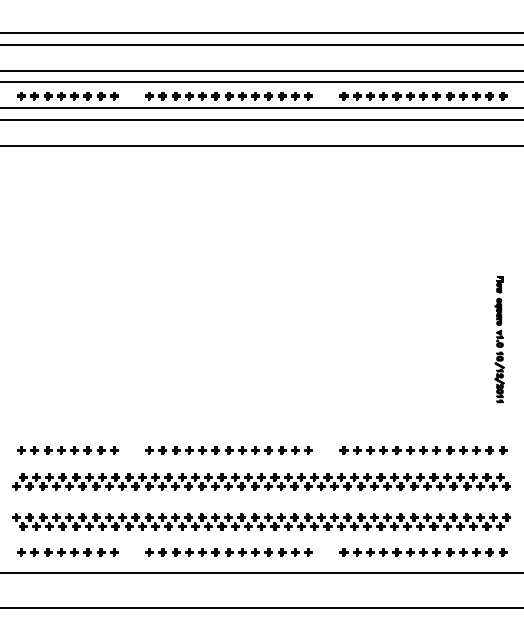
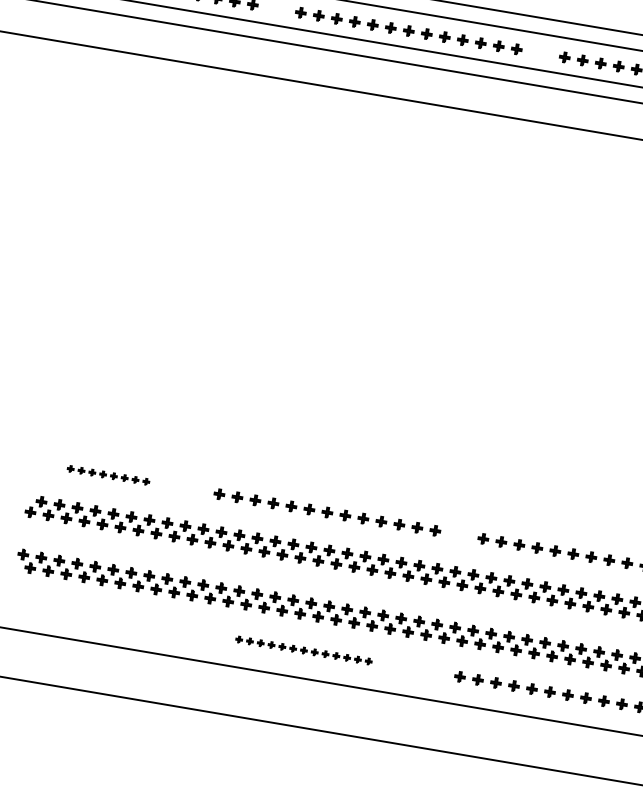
part: (67, 450) -> (107, 475), size x0.6
part: (67, 552) -> (84, 613), removed
part: (228, 552) -> (303, 650), size x0.6

